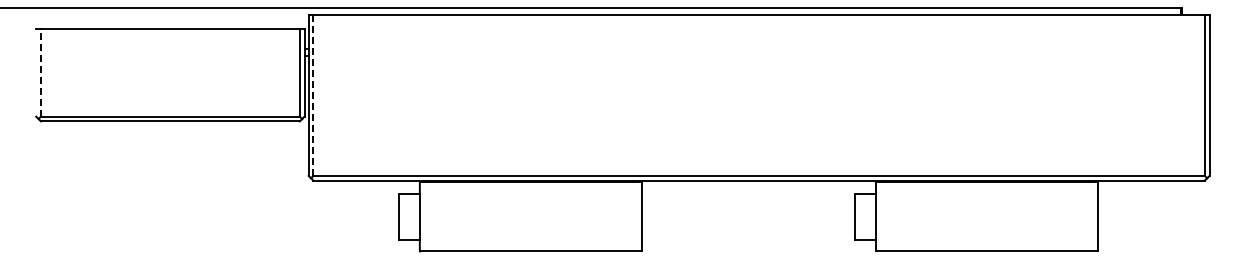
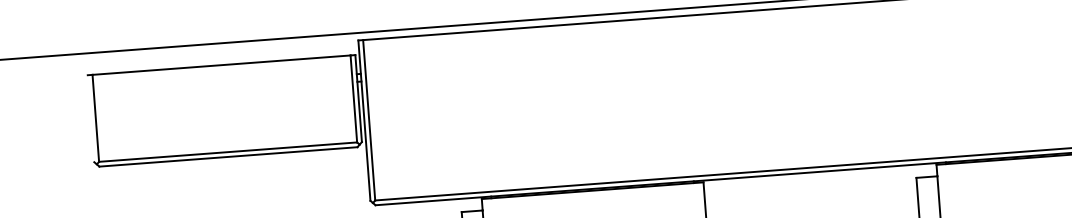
line: (40, 73) -> (95, 118), dashed -> solid
line: (313, 94) -> (369, 119), dashed -> solid

